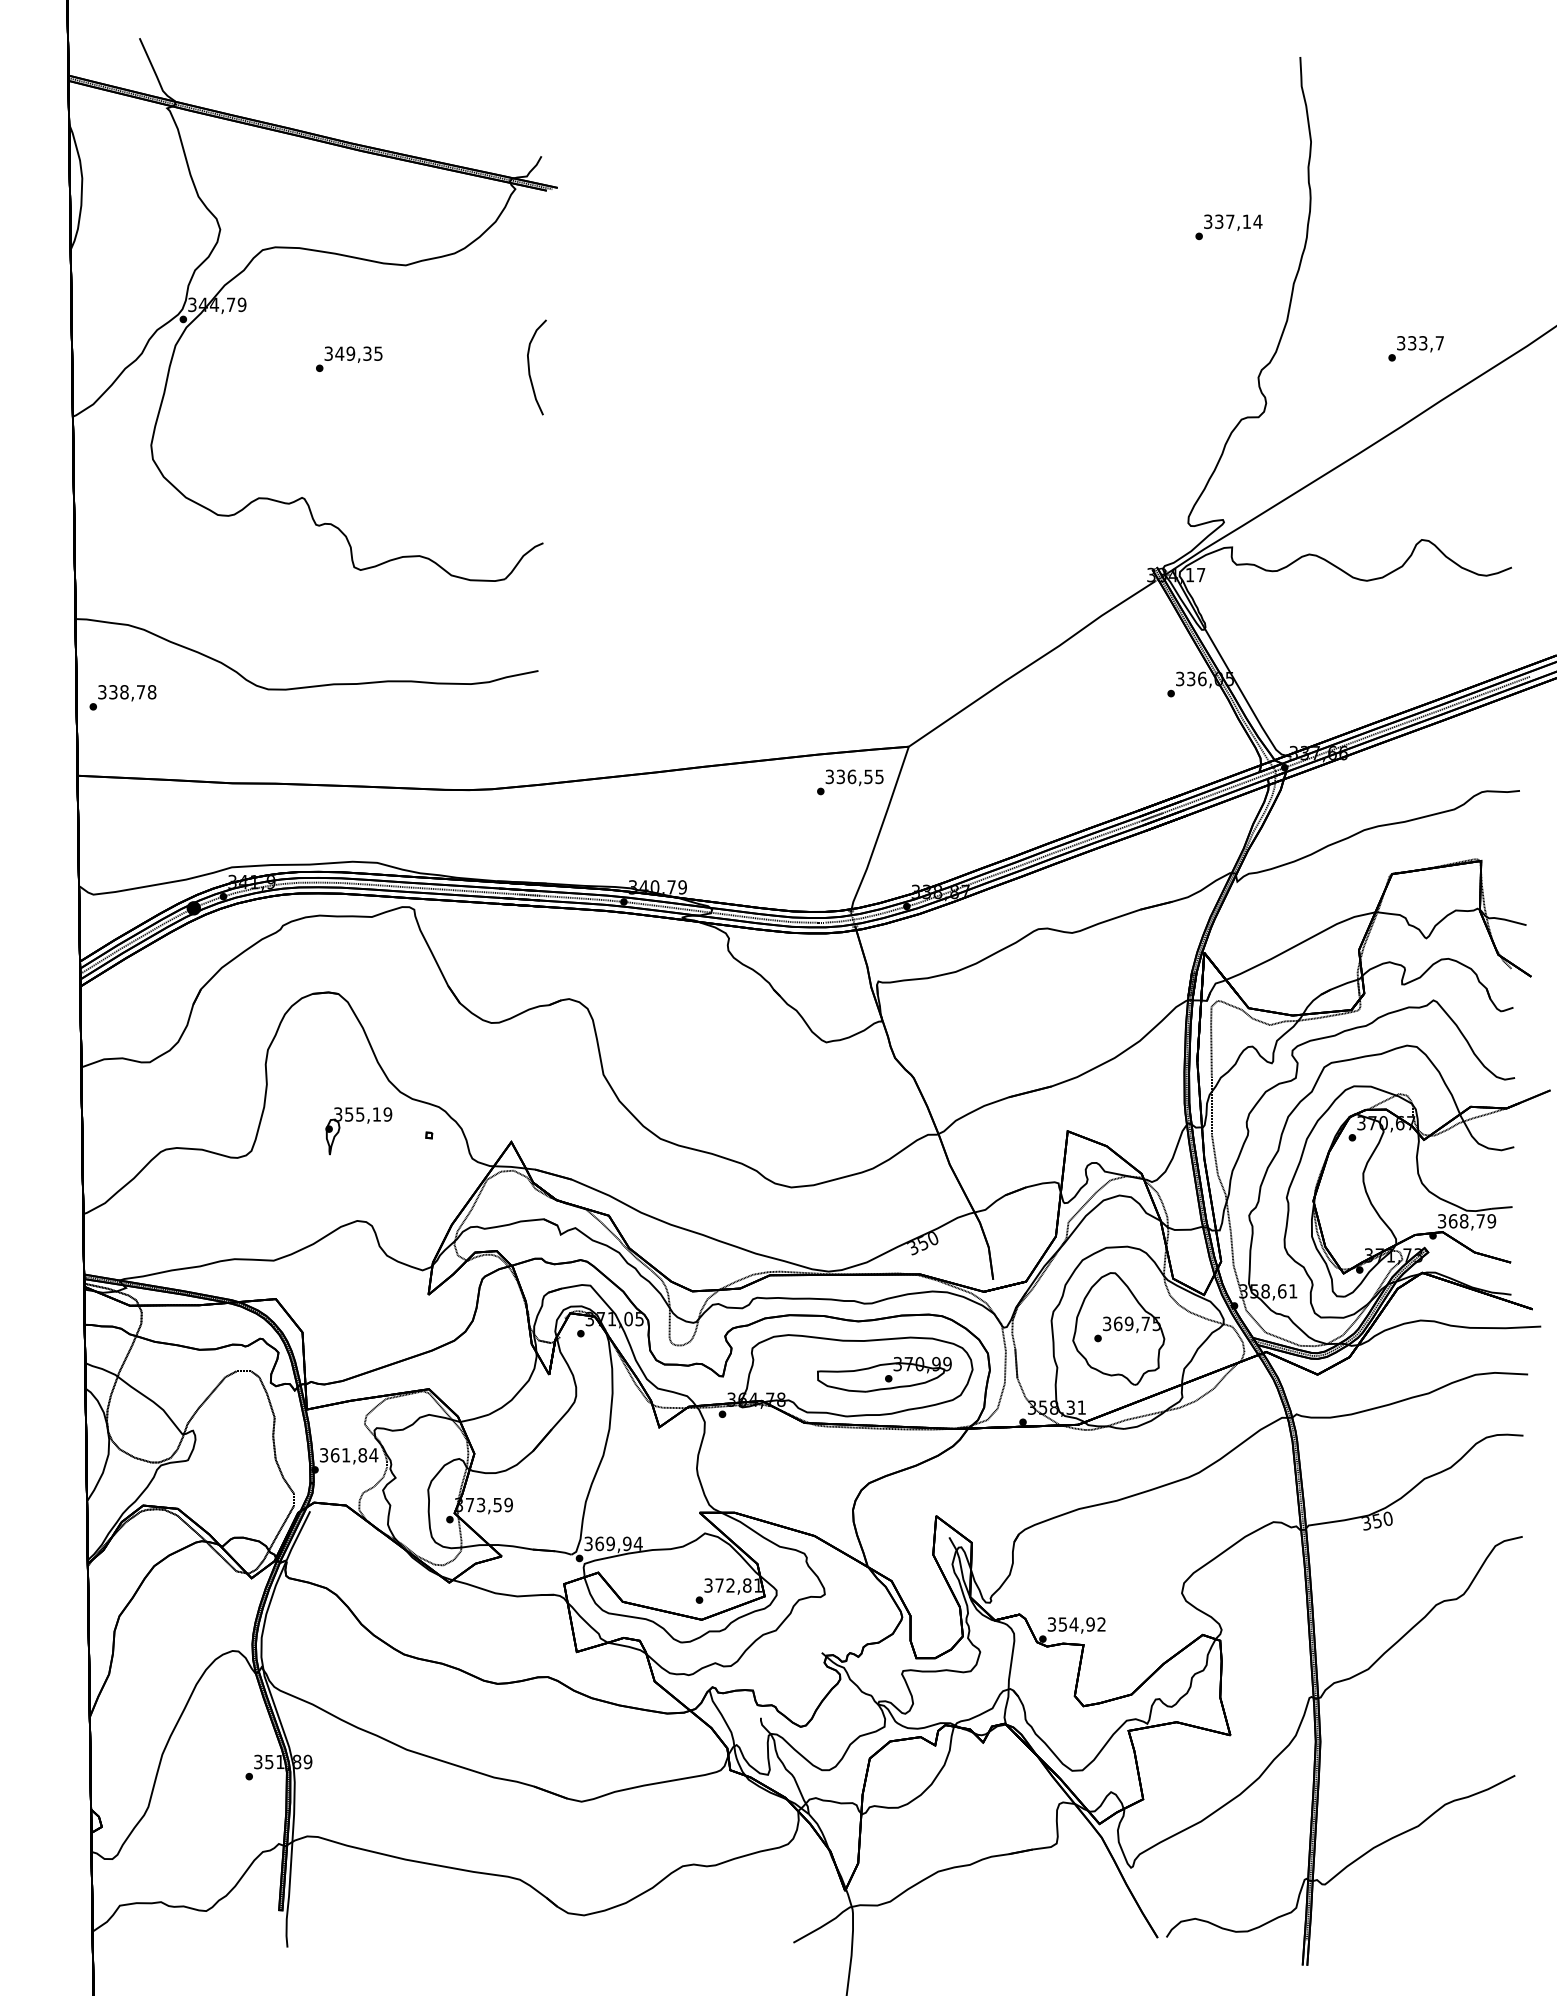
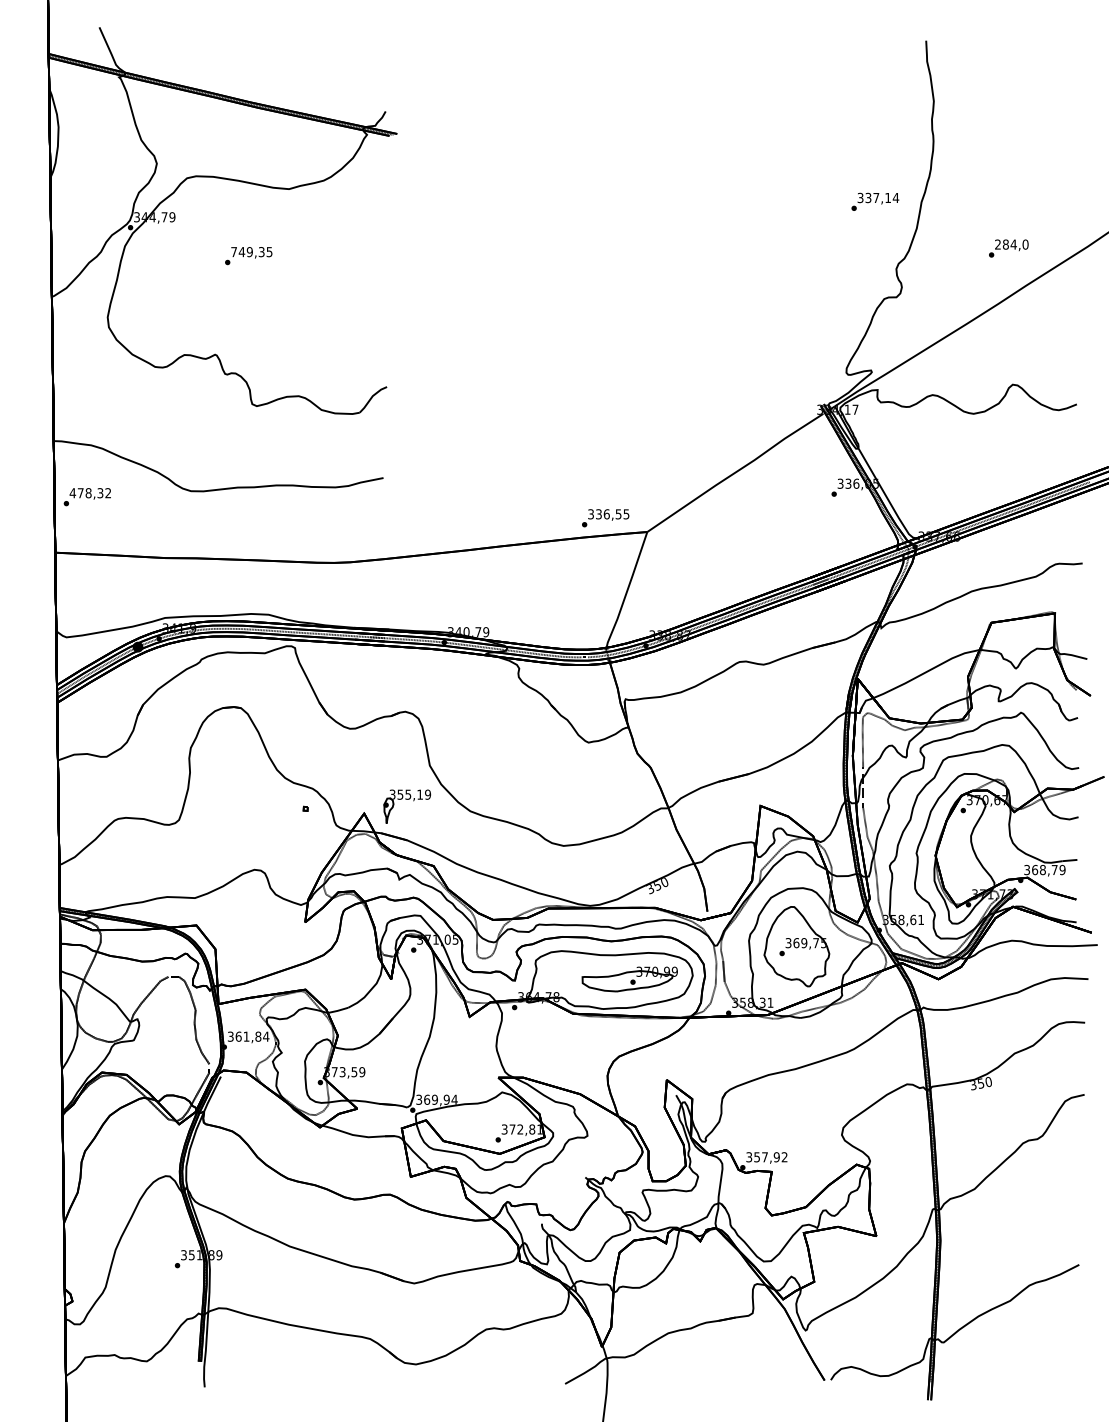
text: (1228, 227) -> (875, 202), moved
text: (1420, 343) -> (1011, 244), 333,7 -> 284,0
text: (328, 353) -> (233, 251), 349,35 -> 749,35
curve: (529, 367) -> (377, 261), removed
text: (126, 692) -> (90, 493), 338,78 -> 478,32
text: (850, 782) -> (605, 518), moved
part: (358, 1121) -> (407, 799), moved
text: (1073, 1624) -> (764, 1157), 354,92 -> 357,92

